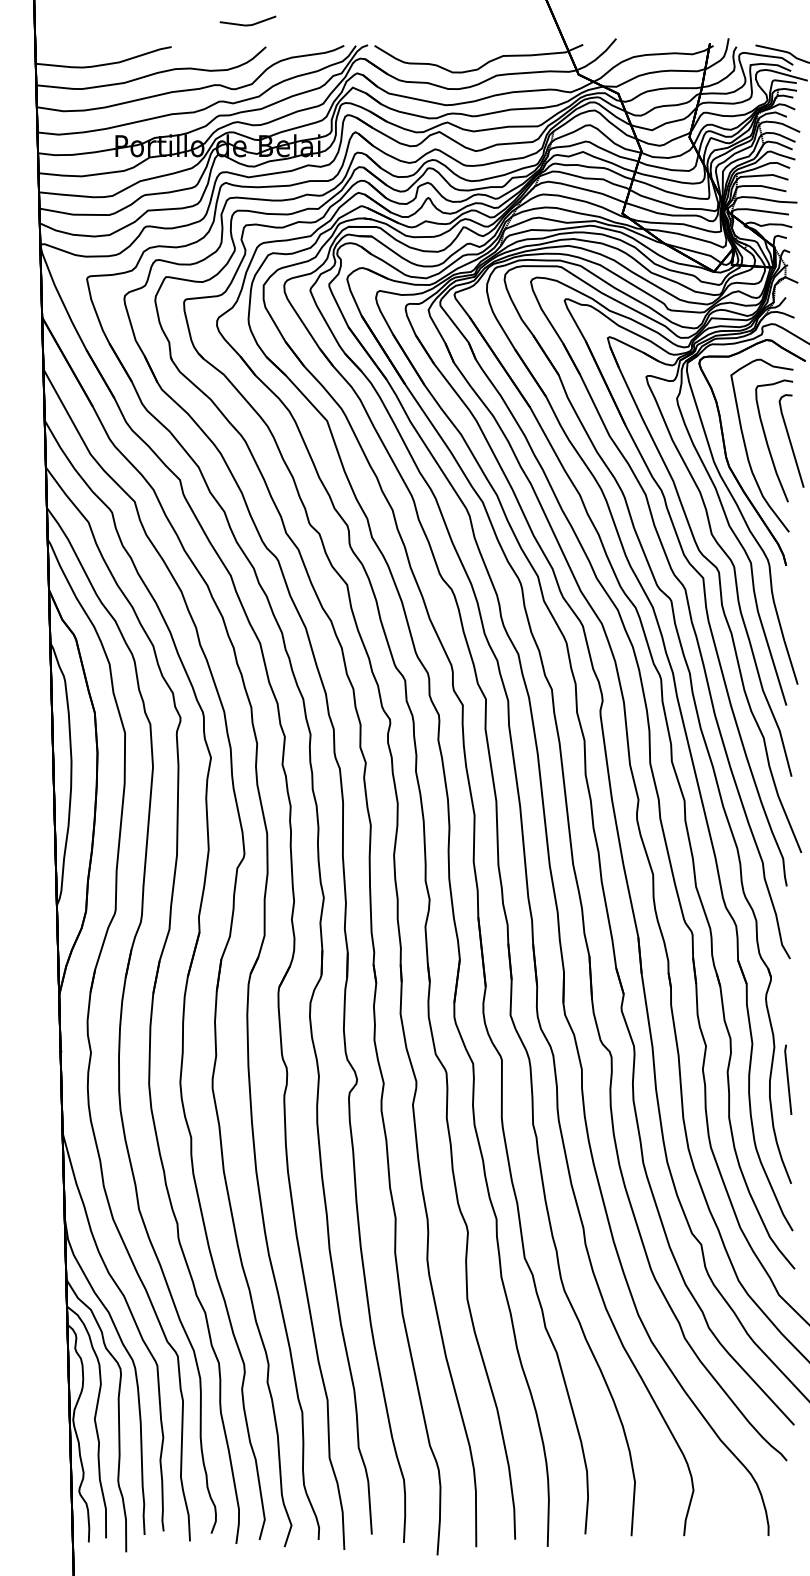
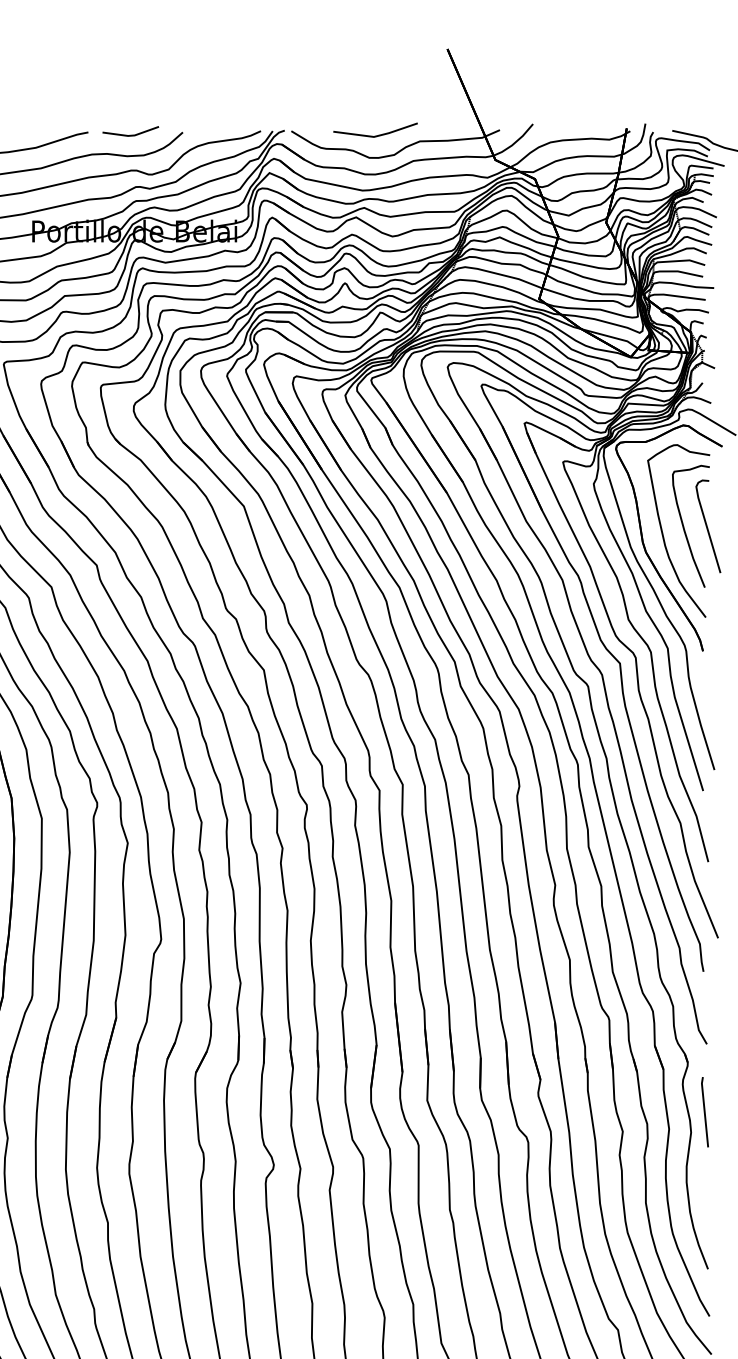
line: (247, 24) -> (130, 134), moved
part: (458, 44) -> (375, 129), added
line: (788, 1079) -> (705, 1111), moved

